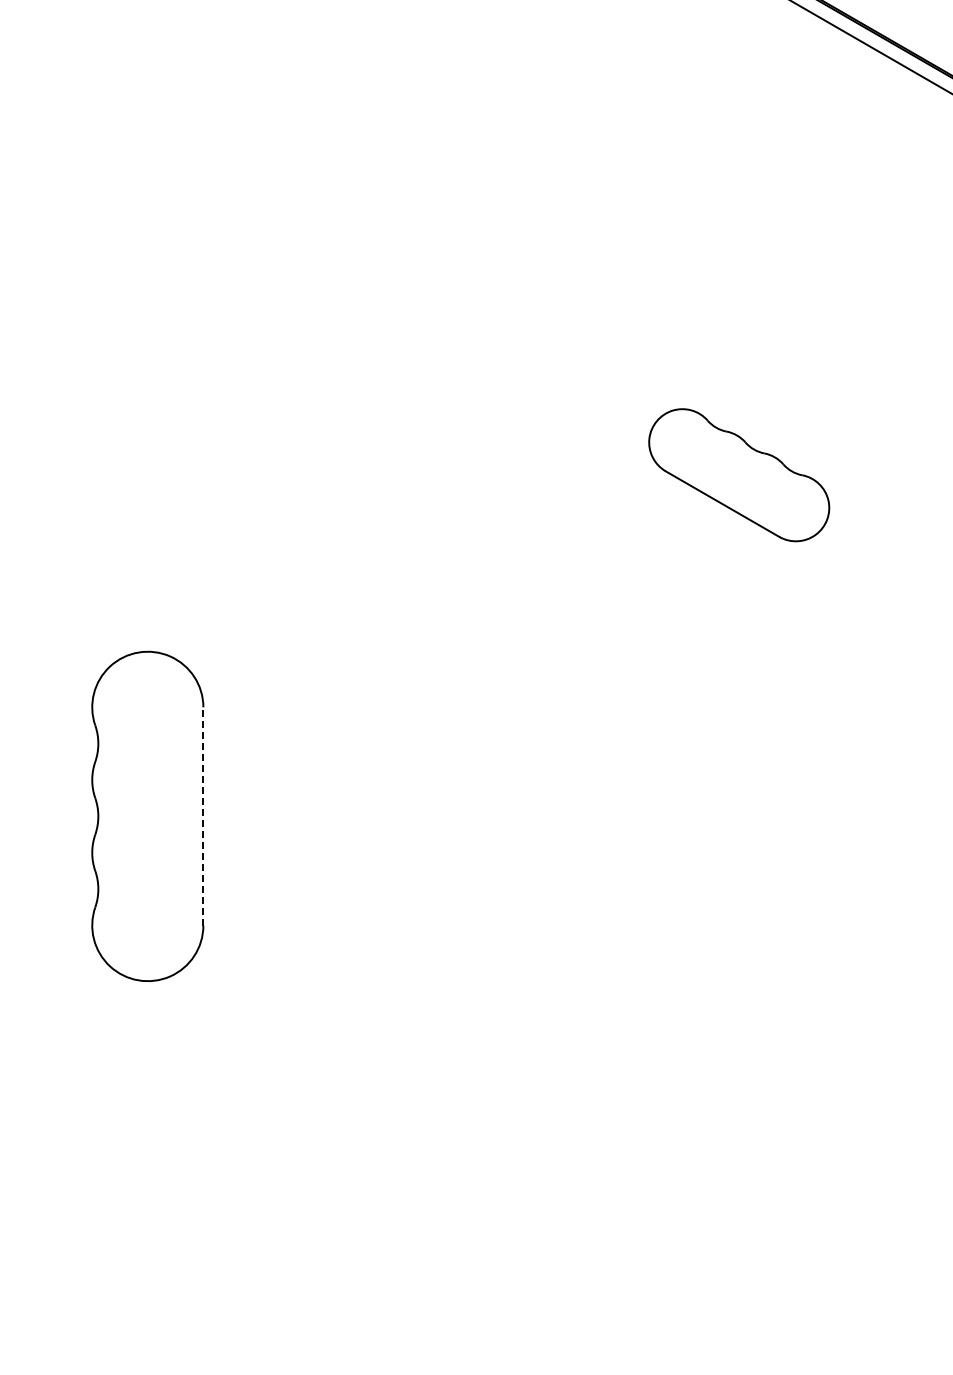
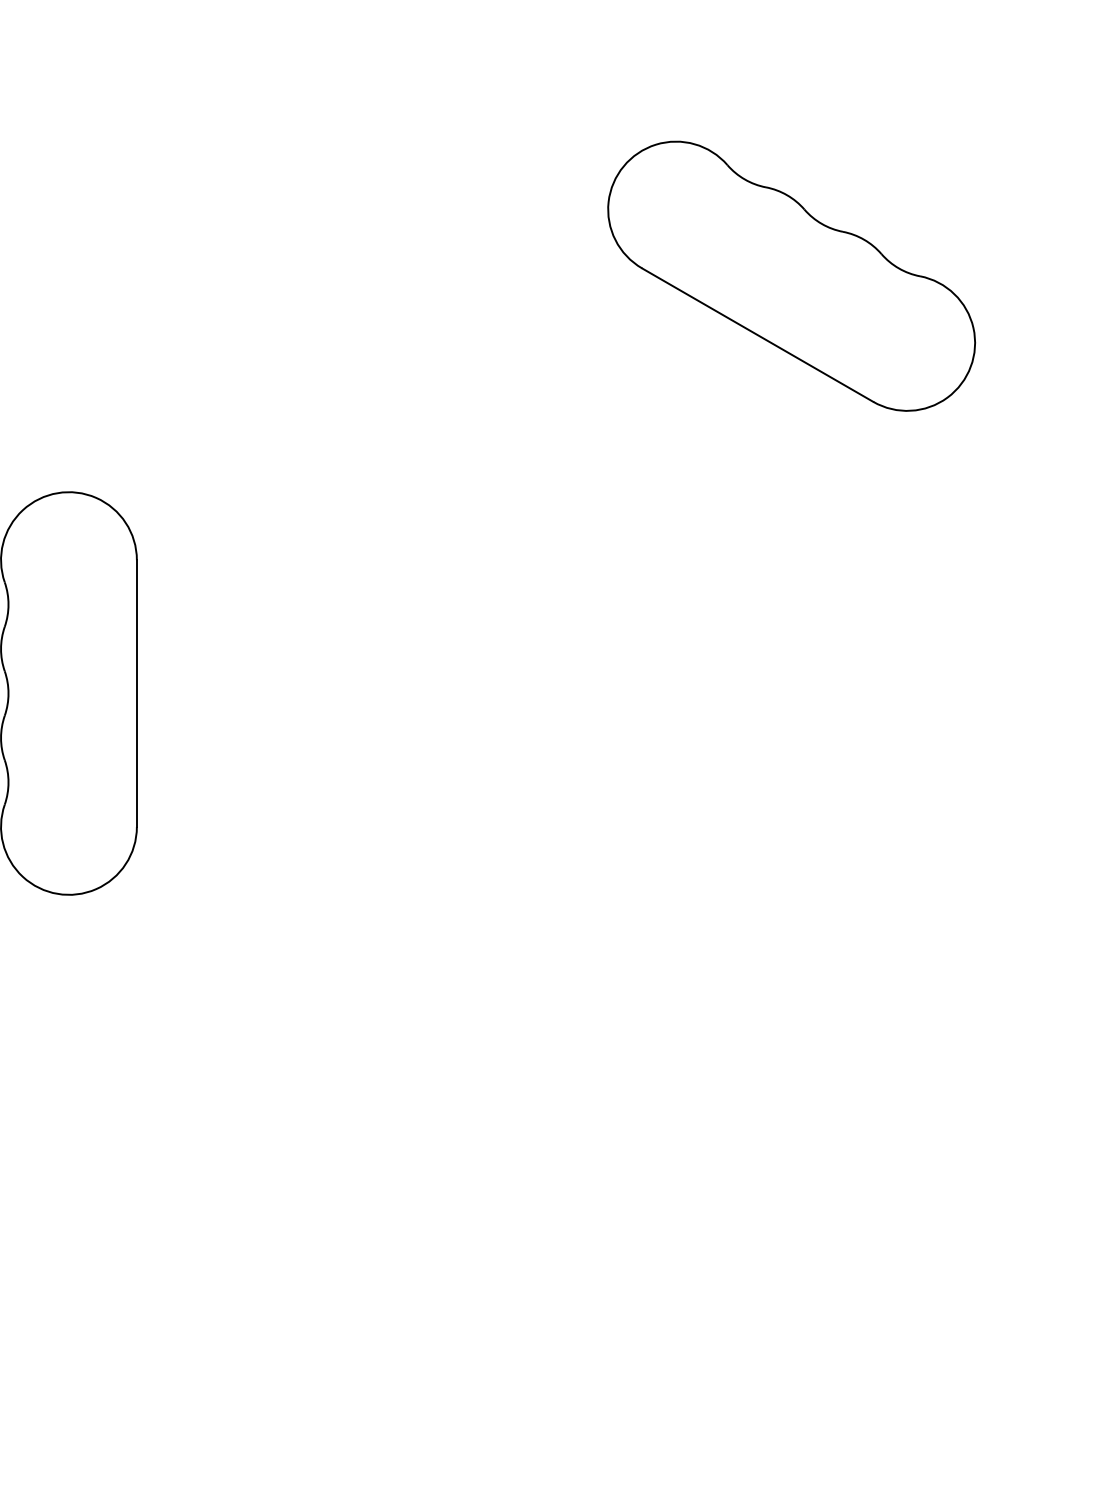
part: (739, 475) -> (792, 276), size x1.67
line: (203, 815) -> (137, 692), dashed -> solid

